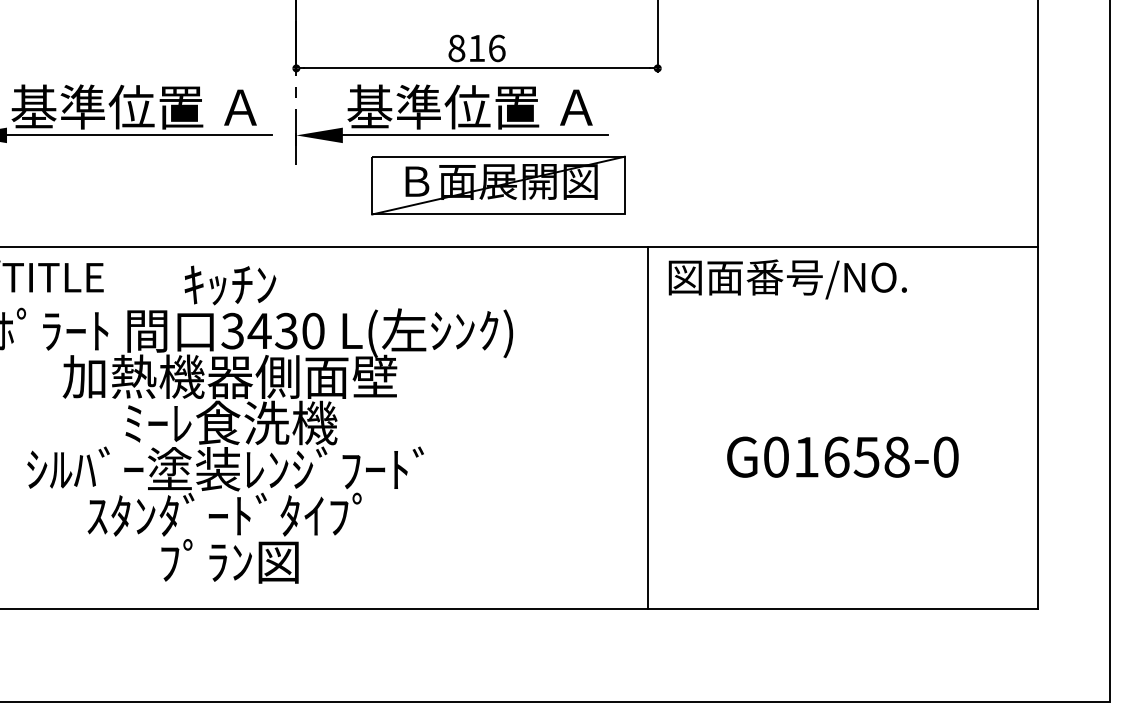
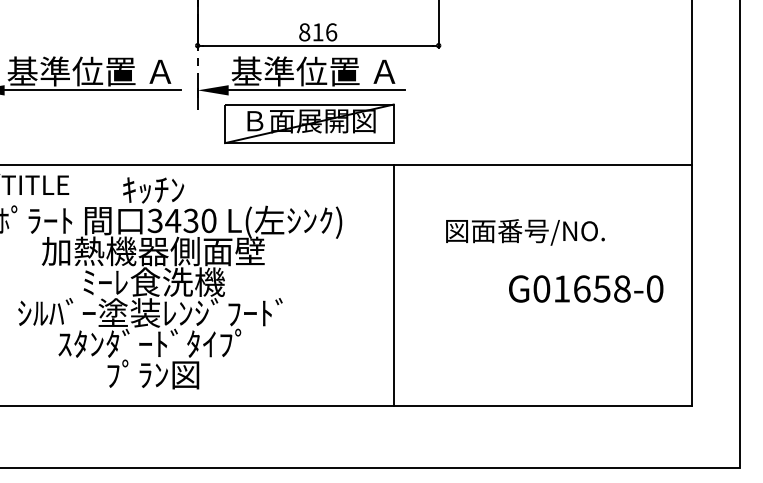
part: (498, 185) -> (309, 123), moved
text: (787, 279) -> (525, 232), moved
line: (648, 427) -> (394, 285), moved
text: (843, 456) -> (586, 288), moved

